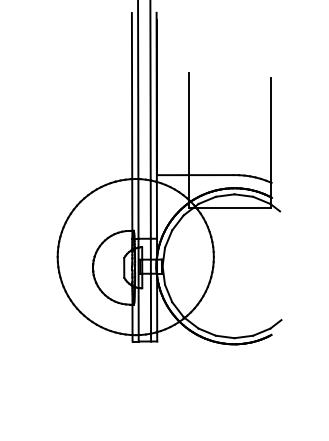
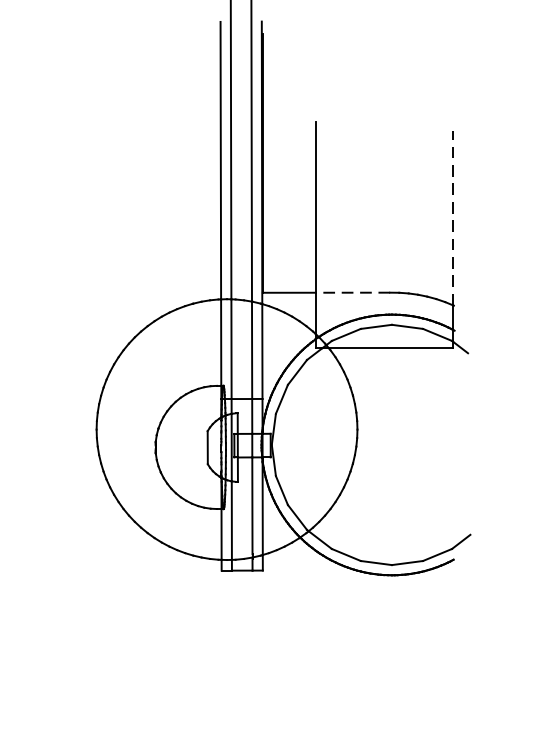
line: (271, 130) -> (453, 218), solid -> dashed
line: (210, 175) -> (351, 293), solid -> dashed

